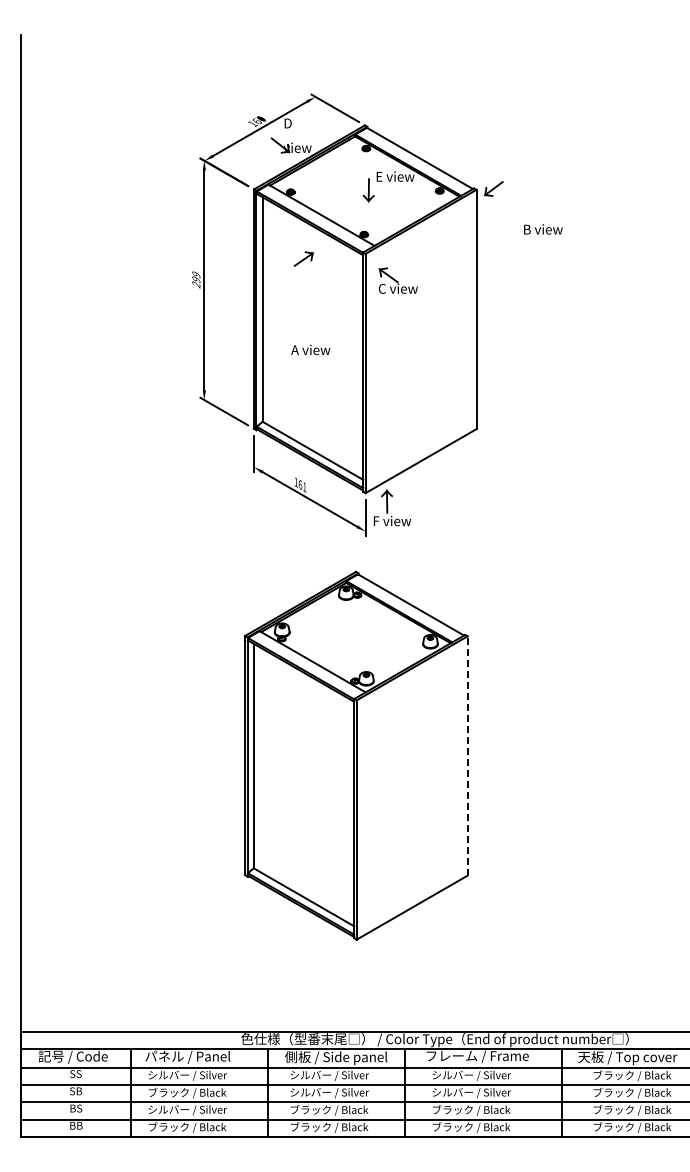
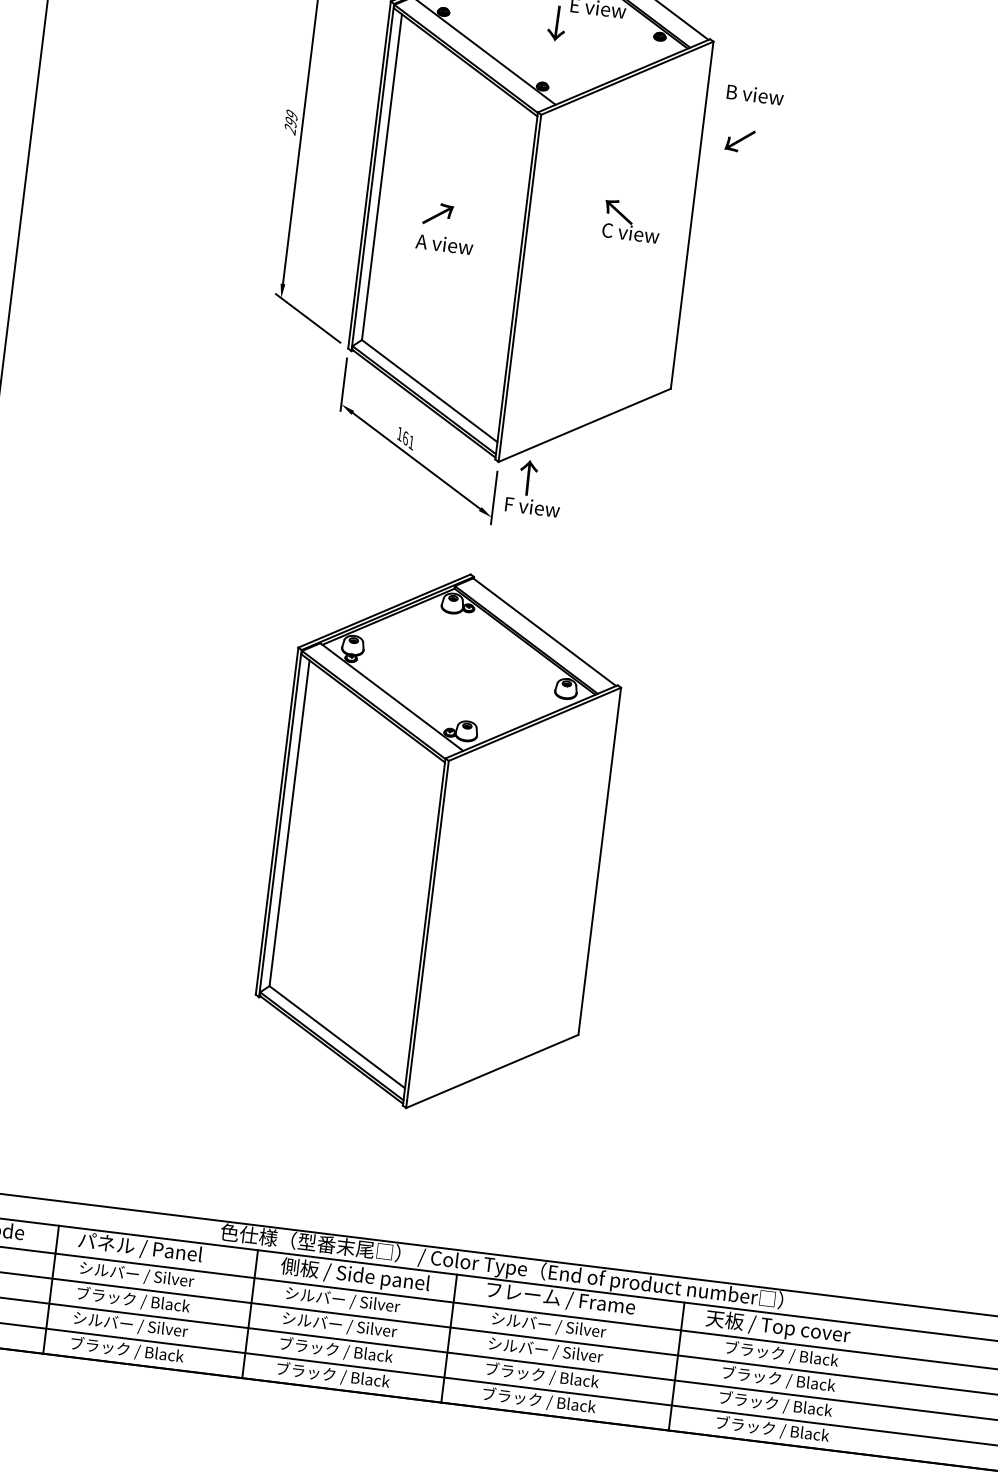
text: (493, 188) -> (739, 140), moved
text: (543, 229) -> (755, 94), moved
text: (303, 258) -> (437, 213), moved
text: (397, 280) -> (631, 221), moved
line: (467, 756) -> (599, 862), dashed -> solid

